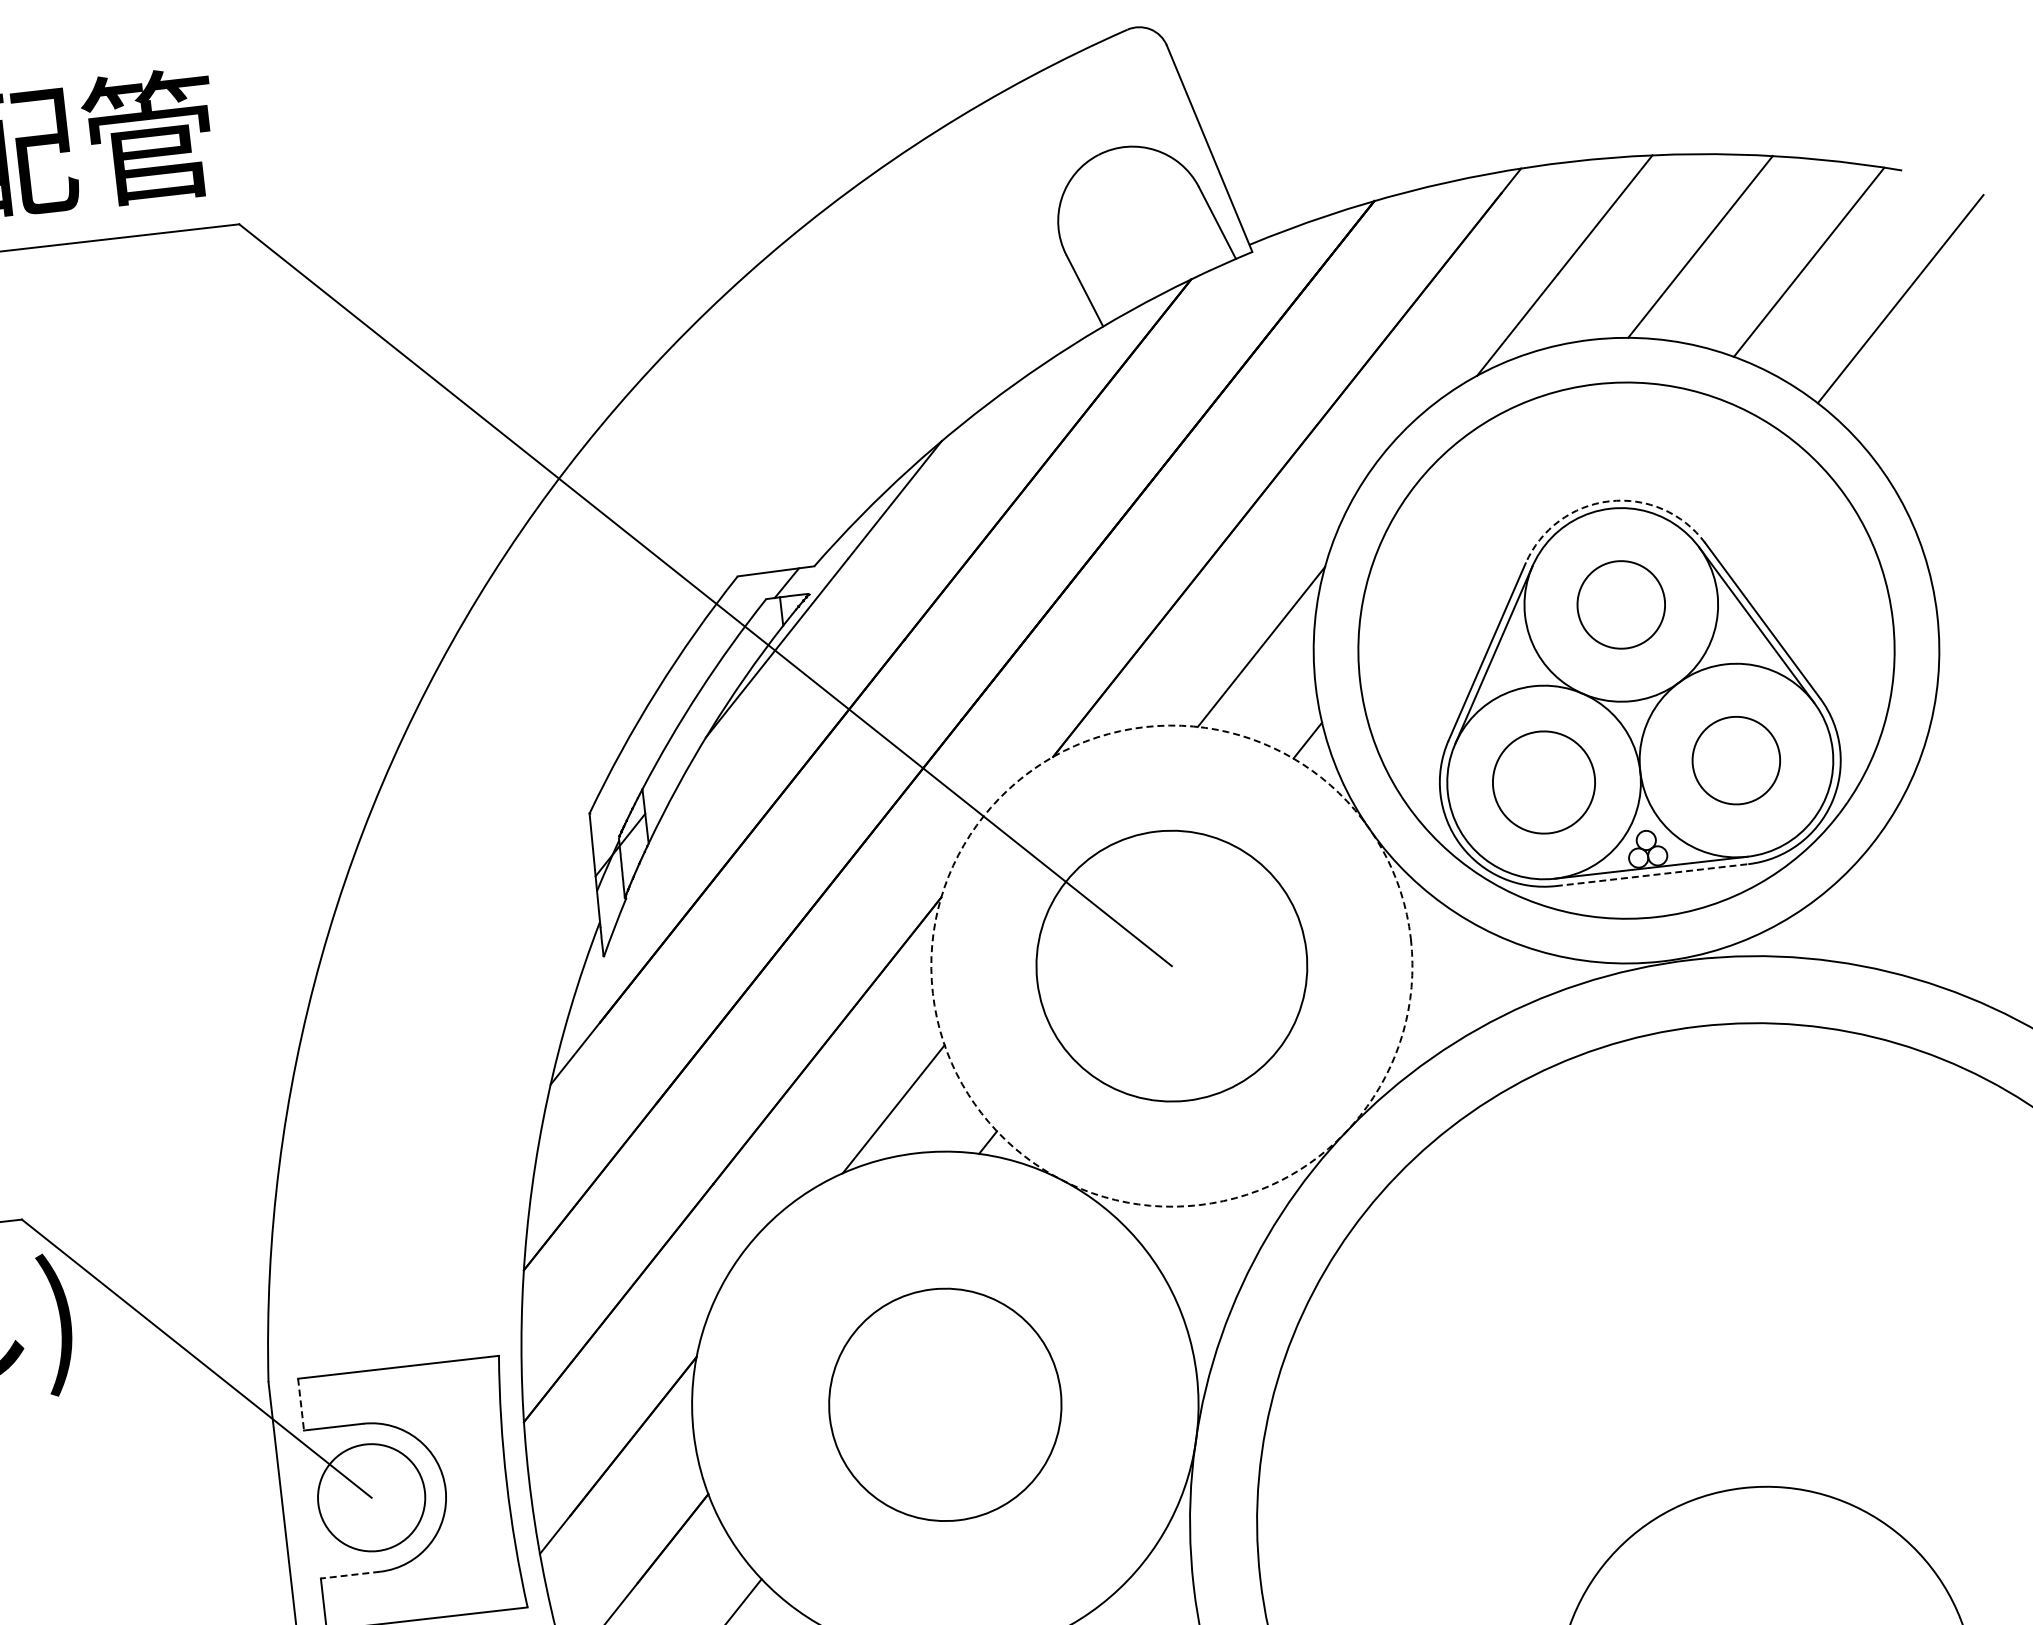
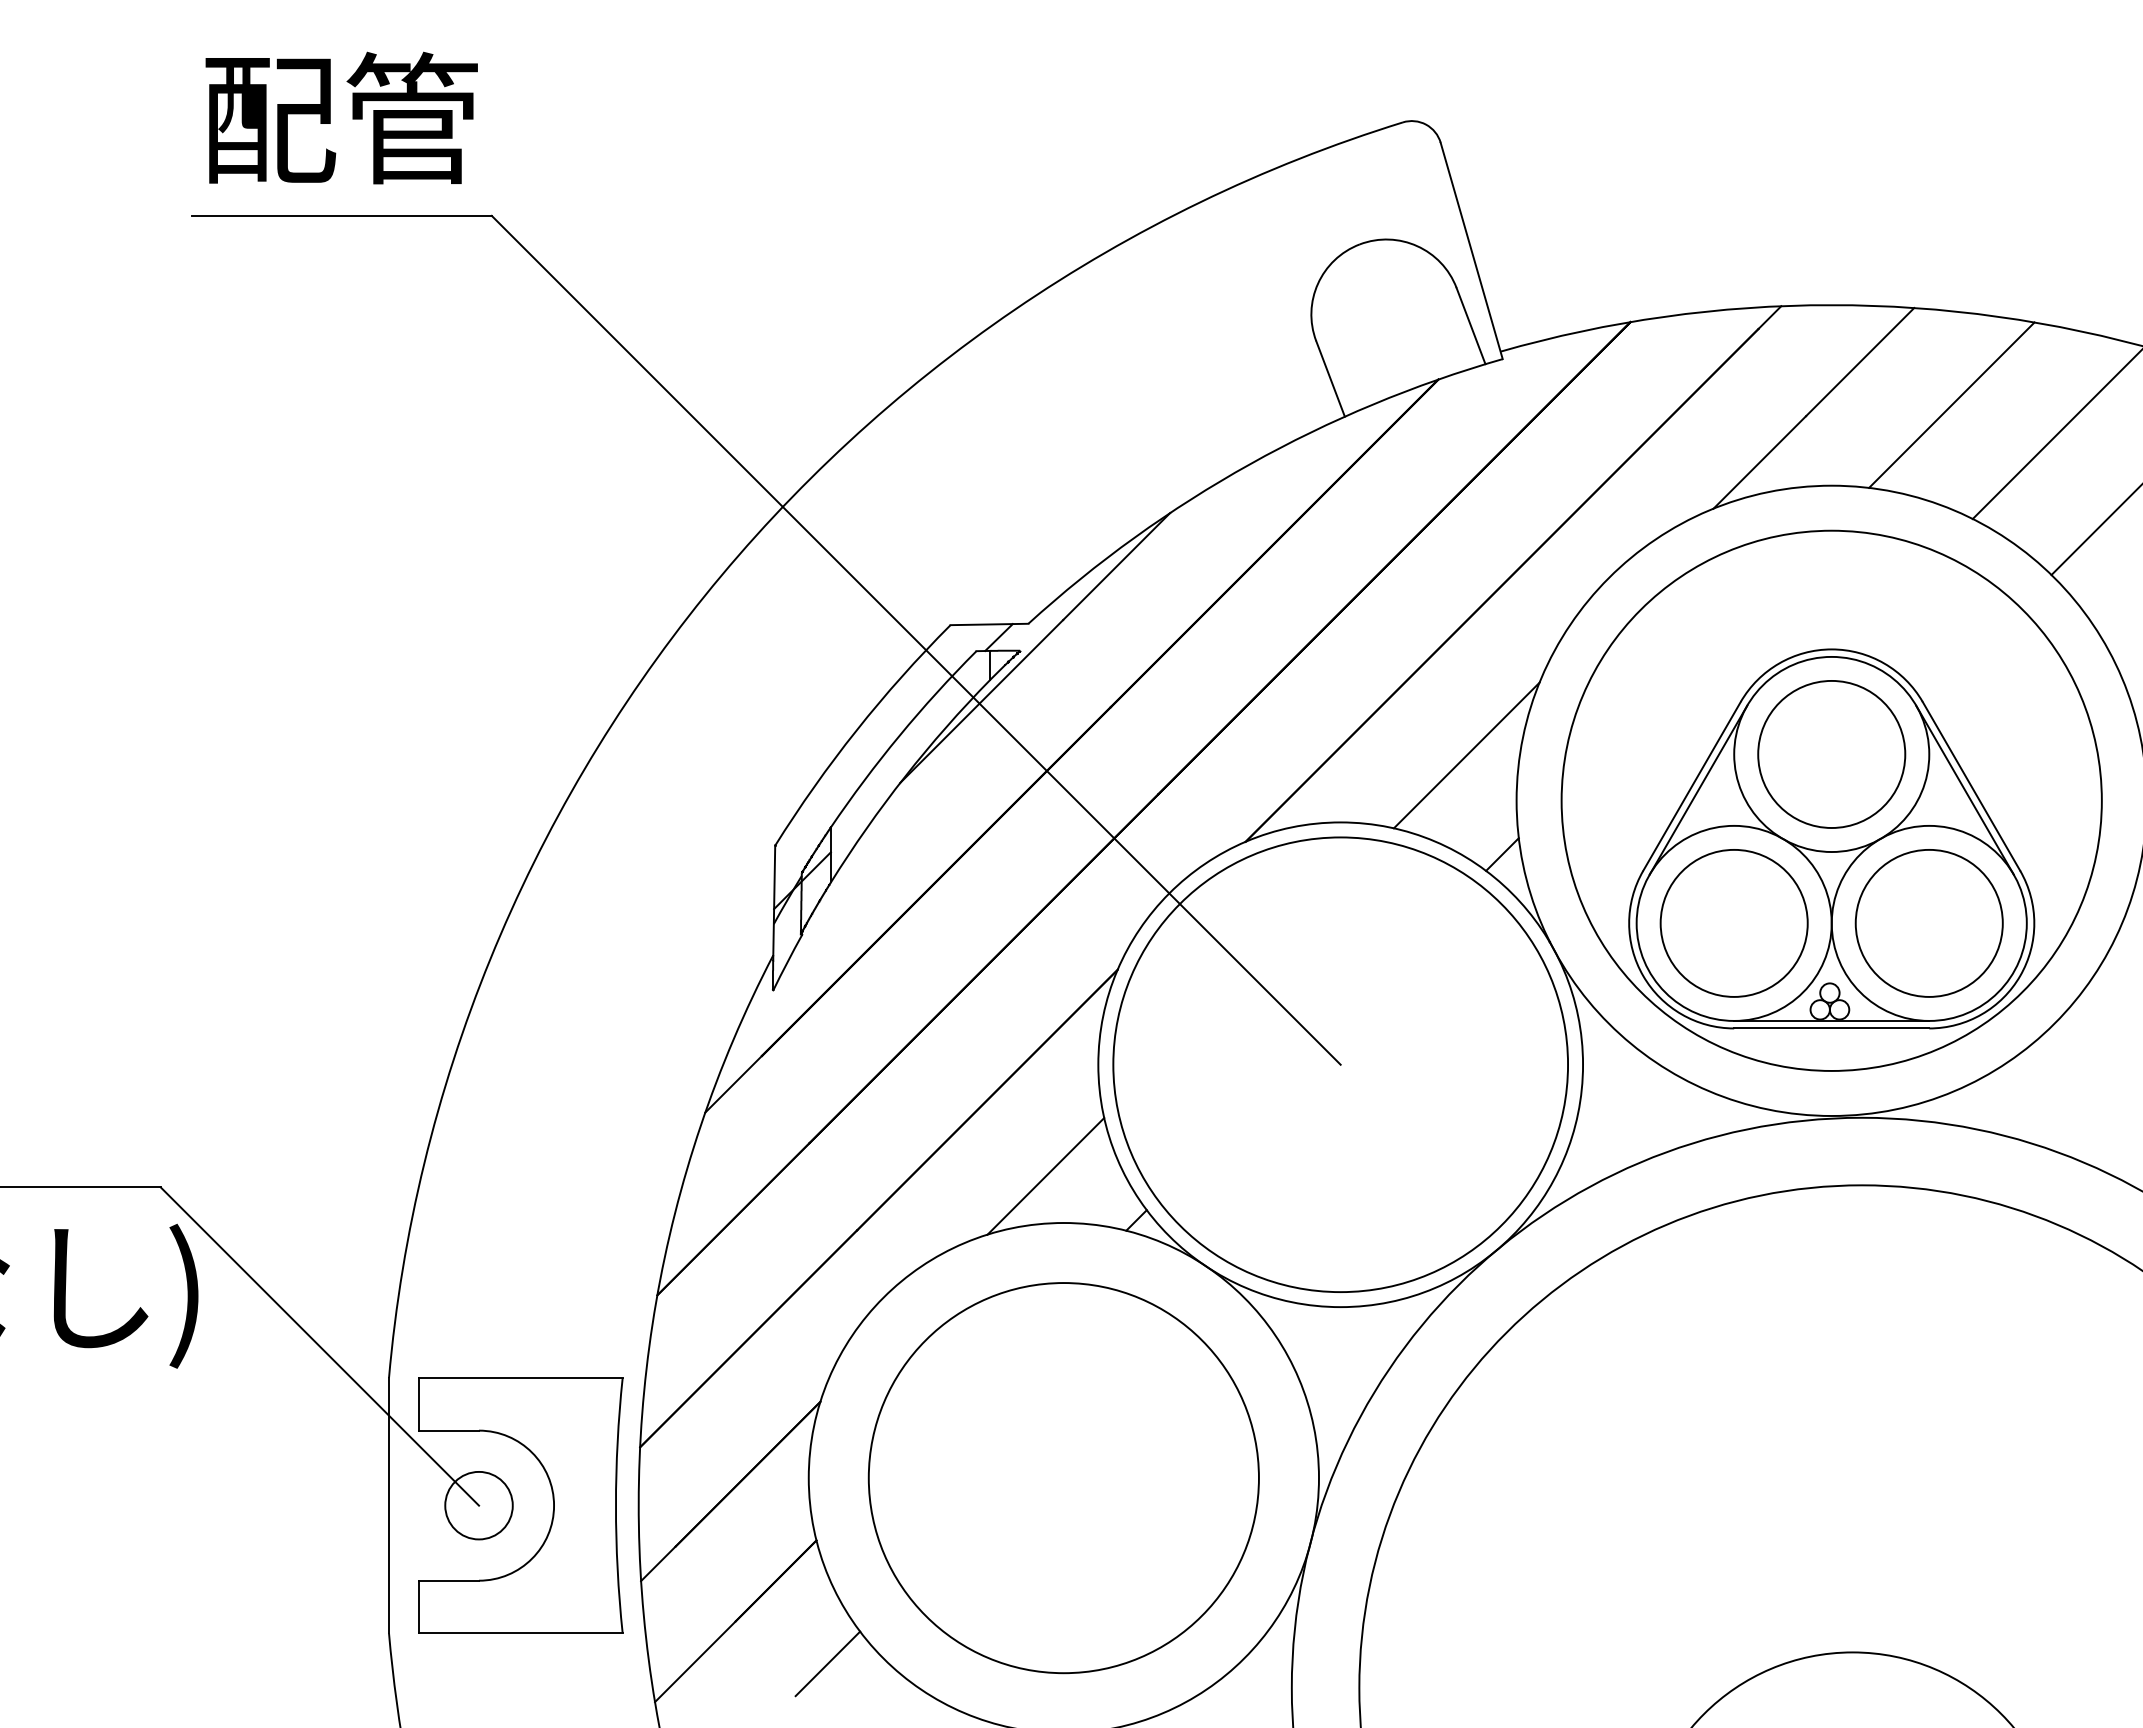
arc: (1609, 501) -> (1831, 649), dashed -> solid
circle: (1621, 604) -> (1831, 754), size x1.67
circle: (1735, 760) -> (1928, 923), size x1.67
circle: (1543, 782) -> (1733, 923), size x1.43
line: (1651, 875) -> (1831, 1028), dashed -> solid
circle: (1171, 965) -> (1340, 1064), dashed -> solid
circle: (1171, 965) -> (1340, 1064), size x1.67
line: (301, 1404) -> (419, 1404), dashed -> solid
circle: (945, 1405) -> (1063, 1478), size x1.67
circle: (371, 1497) -> (478, 1505), size x0.62
line: (349, 1575) -> (448, 1580), dashed -> solid

